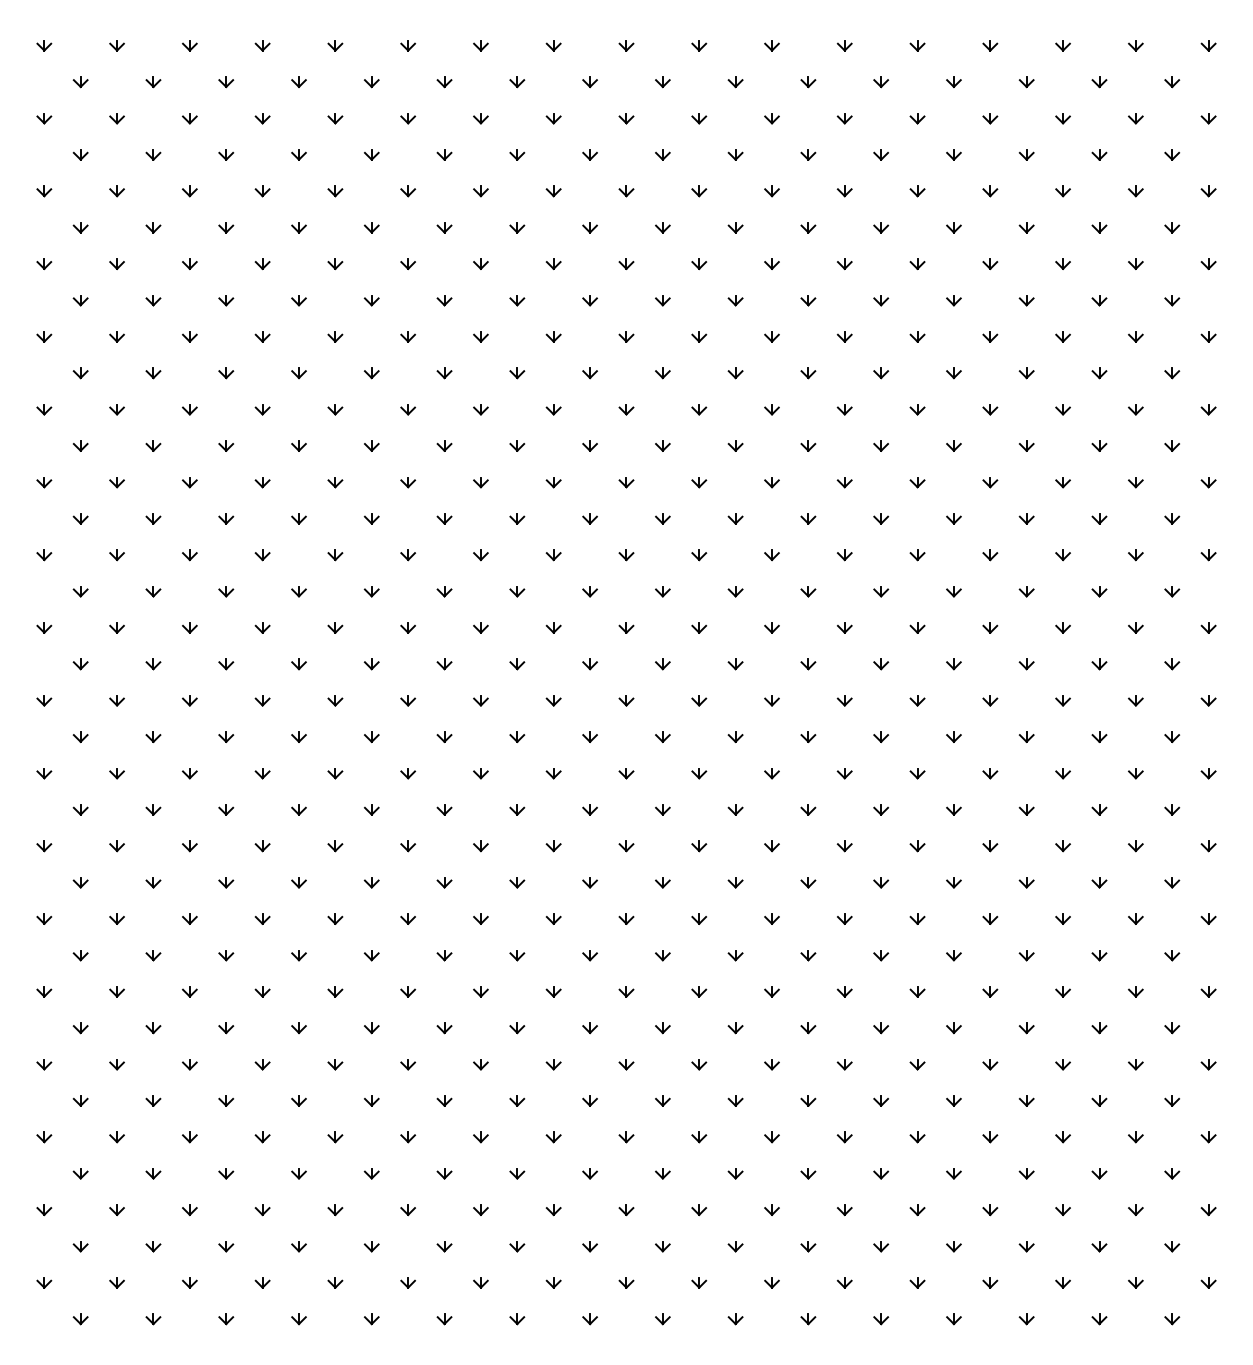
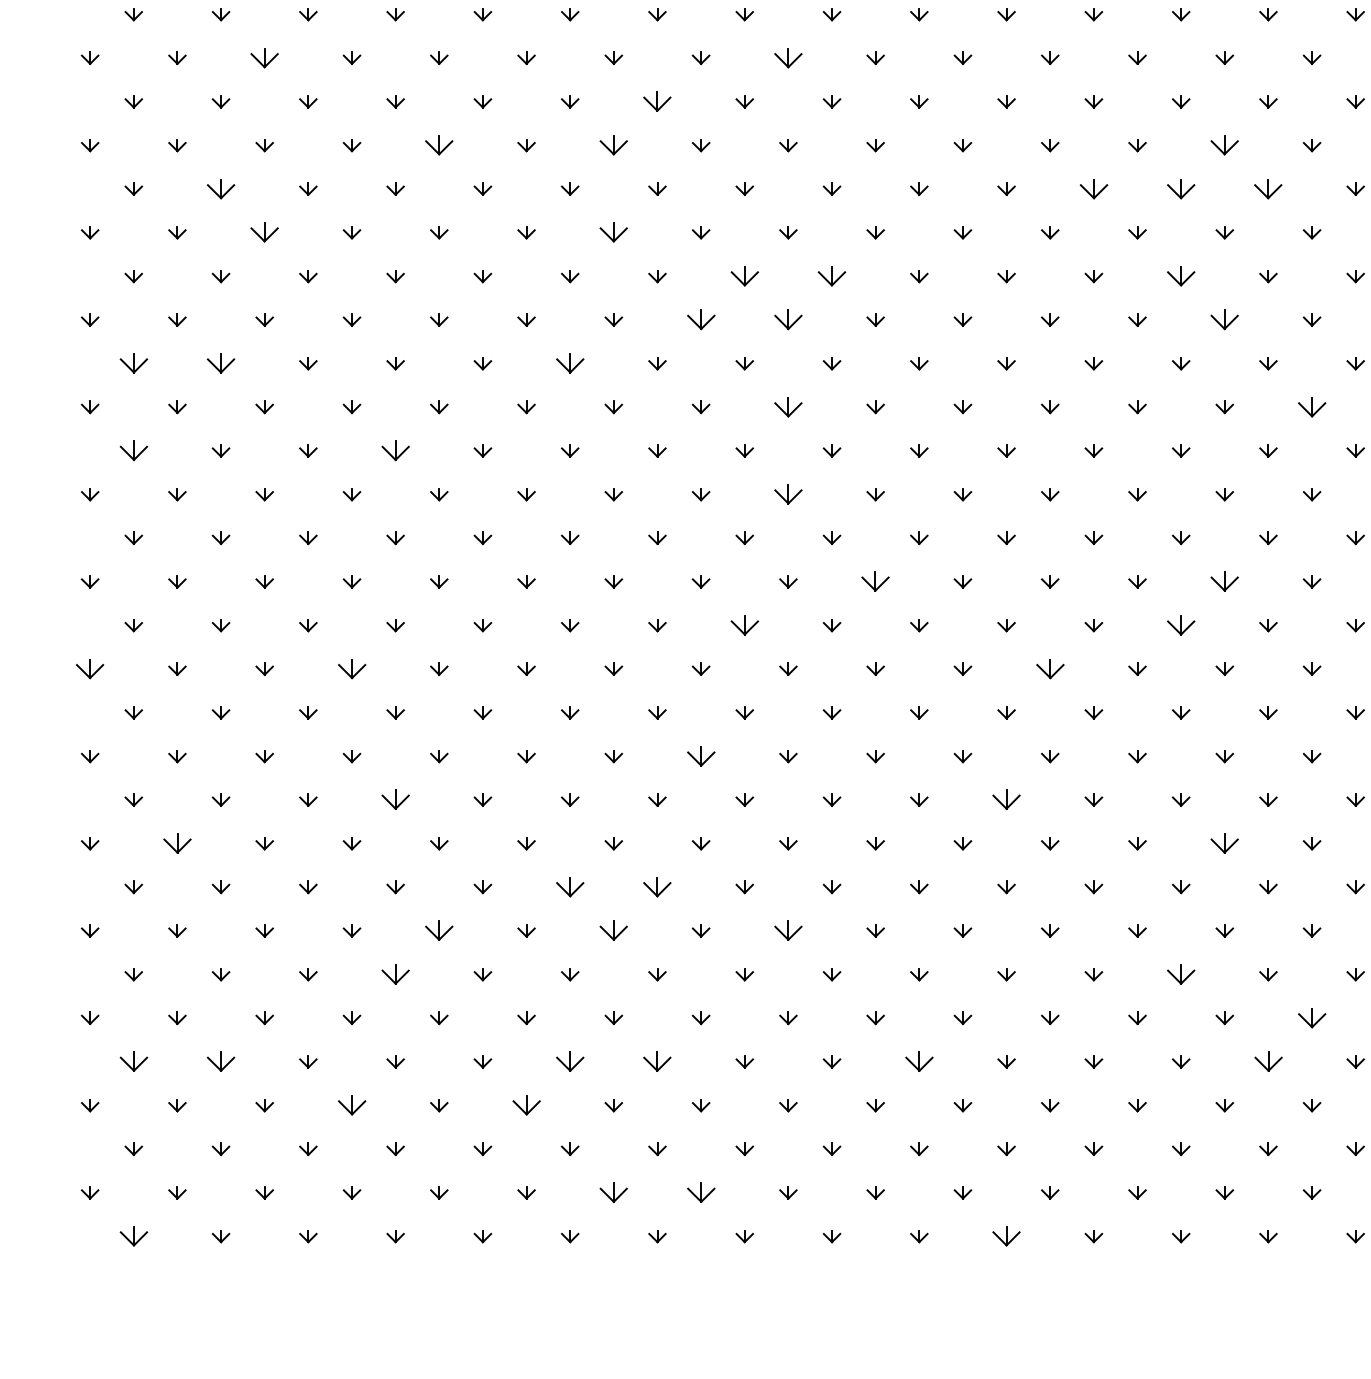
part: (189, 336) -> (264, 57), size x1.6
part: (626, 336) -> (788, 57), size x1.6
part: (517, 373) -> (657, 102), size x1.6
part: (335, 409) -> (439, 145), size x1.6
part: (480, 409) -> (613, 145), size x1.6
part: (990, 409) -> (1225, 145), size x1.6
part: (153, 445) -> (221, 188), size x1.6
part: (880, 445) -> (1093, 188), size x1.6
part: (953, 445) -> (1180, 188), size x1.6
part: (1026, 445) -> (1268, 188), size x1.6
part: (189, 482) -> (264, 232), size x1.6
part: (480, 482) -> (613, 232), size x1.6
part: (589, 518) -> (744, 275), size x1.6
part: (662, 518) -> (831, 275), size x1.6
part: (953, 518) -> (1180, 275), size x1.6
part: (553, 555) -> (700, 320), size x1.6
part: (626, 555) -> (788, 320), size x1.6
part: (990, 555) -> (1225, 320), size x1.6
part: (80, 591) -> (133, 363), size x1.6
part: (153, 591) -> (221, 363), size x1.6
part: (444, 591) -> (570, 363), size x1.6
part: (626, 627) -> (788, 406), size x1.6
part: (1062, 627) -> (1311, 406), size x1.6
part: (80, 664) -> (133, 451), size x1.6
part: (298, 664) -> (395, 451), size x1.6
part: (626, 700) -> (788, 494), size x1.6
part: (699, 773) -> (875, 581), size x1.6
part: (990, 773) -> (1225, 581), size x1.6
part: (589, 809) -> (744, 625), size x1.6
part: (953, 809) -> (1180, 625), size x1.6
part: (44, 846) -> (90, 669), size x1.6
part: (262, 846) -> (351, 669), size x1.6
part: (844, 846) -> (1049, 669), size x1.6
part: (553, 918) -> (700, 755), size x1.6
part: (298, 955) -> (395, 800), size x1.6
part: (808, 955) -> (1006, 800), size x1.6
part: (116, 991) -> (176, 843), size x1.6
part: (990, 991) -> (1225, 843), size x1.6
part: (444, 1028) -> (570, 887), size x1.6
part: (517, 1028) -> (657, 887), size x1.6
part: (335, 1064) -> (439, 930), size x1.6
part: (480, 1064) -> (613, 930), size x1.6
part: (626, 1064) -> (788, 930), size x1.6
part: (298, 1100) -> (395, 974), size x1.6
part: (953, 1100) -> (1180, 974), size x1.6
part: (1062, 1137) -> (1311, 1018), size x1.6
part: (80, 1173) -> (133, 1061), size x1.6
part: (153, 1173) -> (221, 1061), size x1.6
part: (444, 1173) -> (570, 1061), size x1.6
part: (517, 1173) -> (657, 1061), size x1.6
part: (735, 1173) -> (919, 1061), size x1.6
part: (1026, 1173) -> (1268, 1061), size x1.6
part: (262, 1210) -> (351, 1105), size x1.6
part: (407, 1210) -> (525, 1105), size x1.6
part: (480, 1282) -> (613, 1192), size x1.6
part: (553, 1282) -> (700, 1192), size x1.6
part: (80, 1319) -> (133, 1236), size x1.6
part: (808, 1319) -> (1006, 1236), size x1.6

